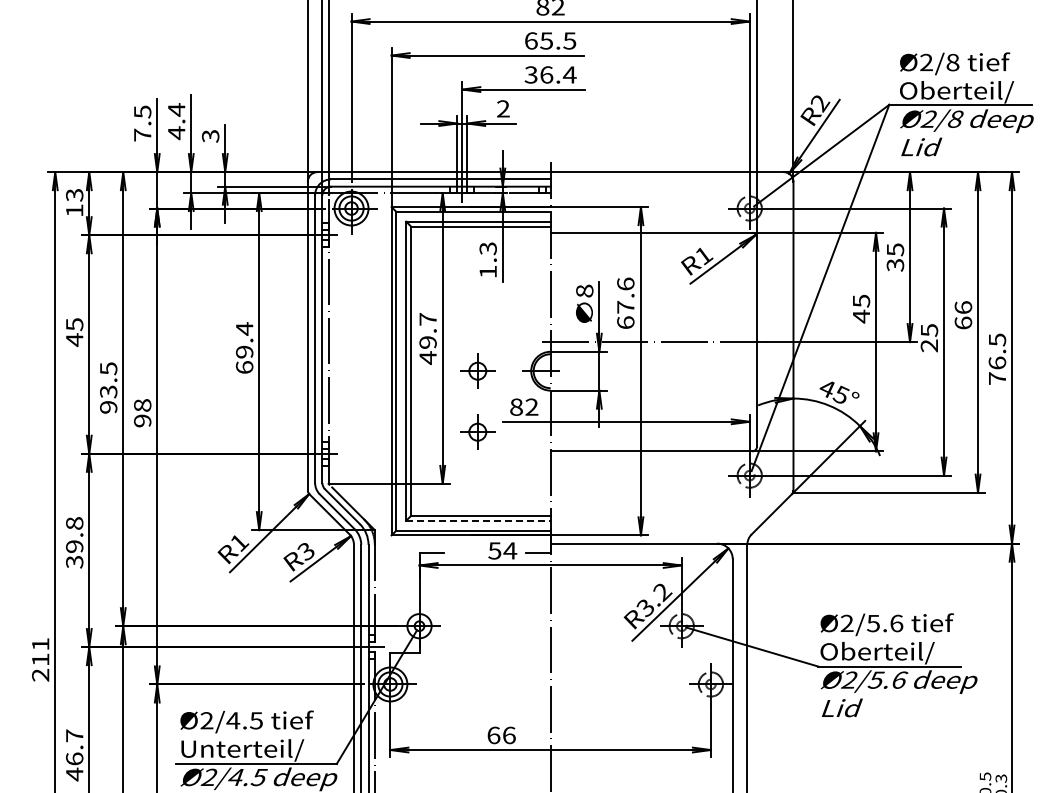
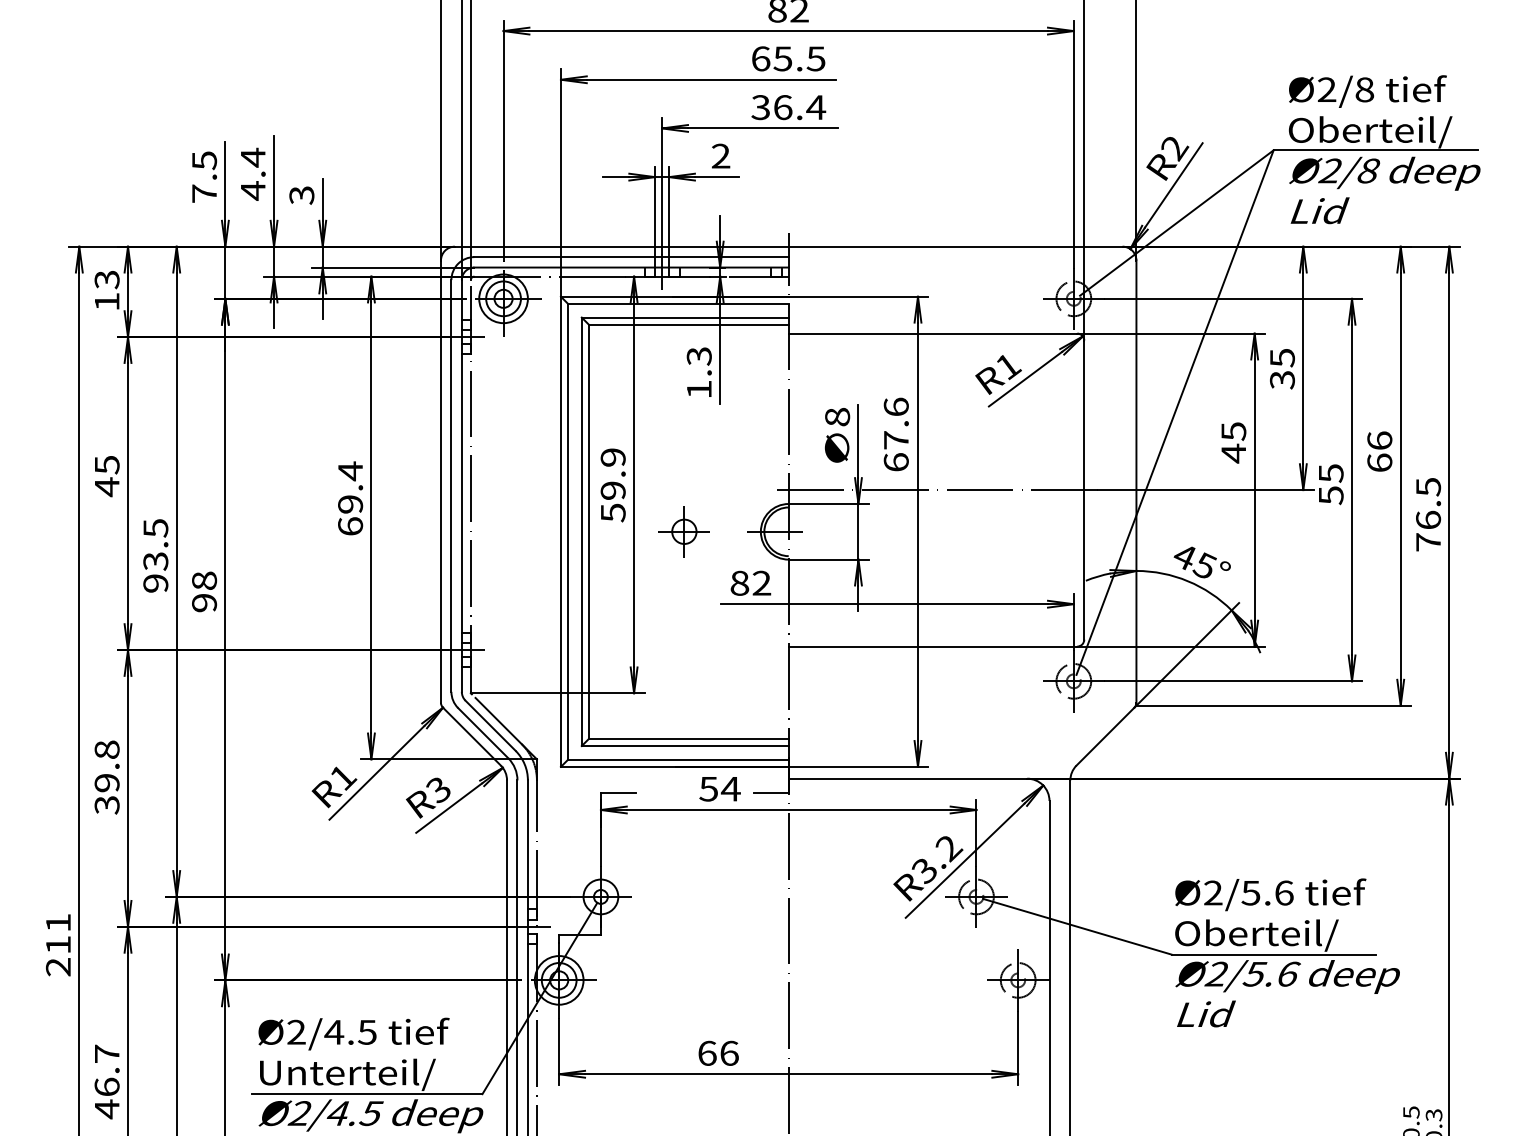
text: (427, 339) -> (612, 486), 49.7 -> 59.9
text: (929, 345) -> (1331, 494), 25 -> 55
part: (477, 431) -> (683, 618), removed
line: (478, 520) -> (685, 745), dashed -> solid

